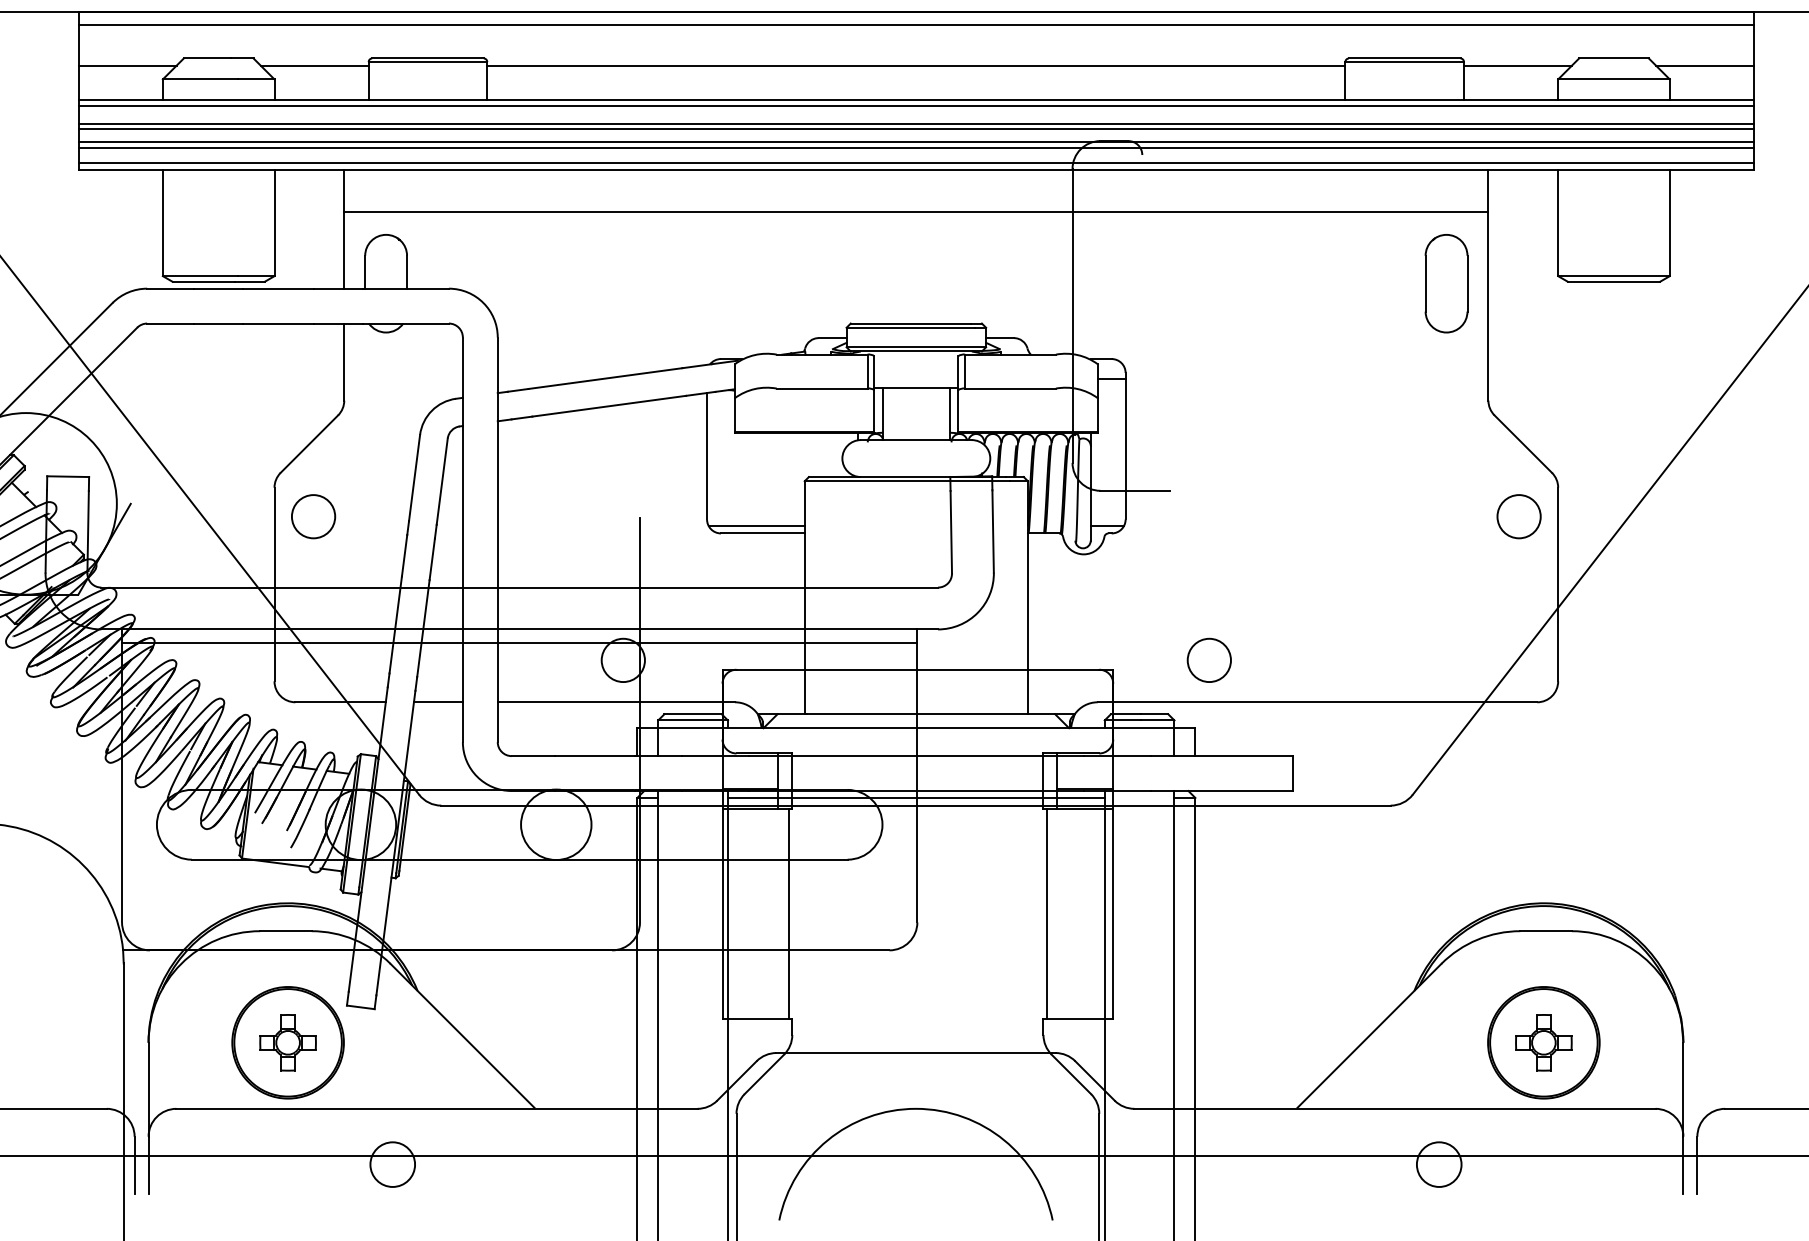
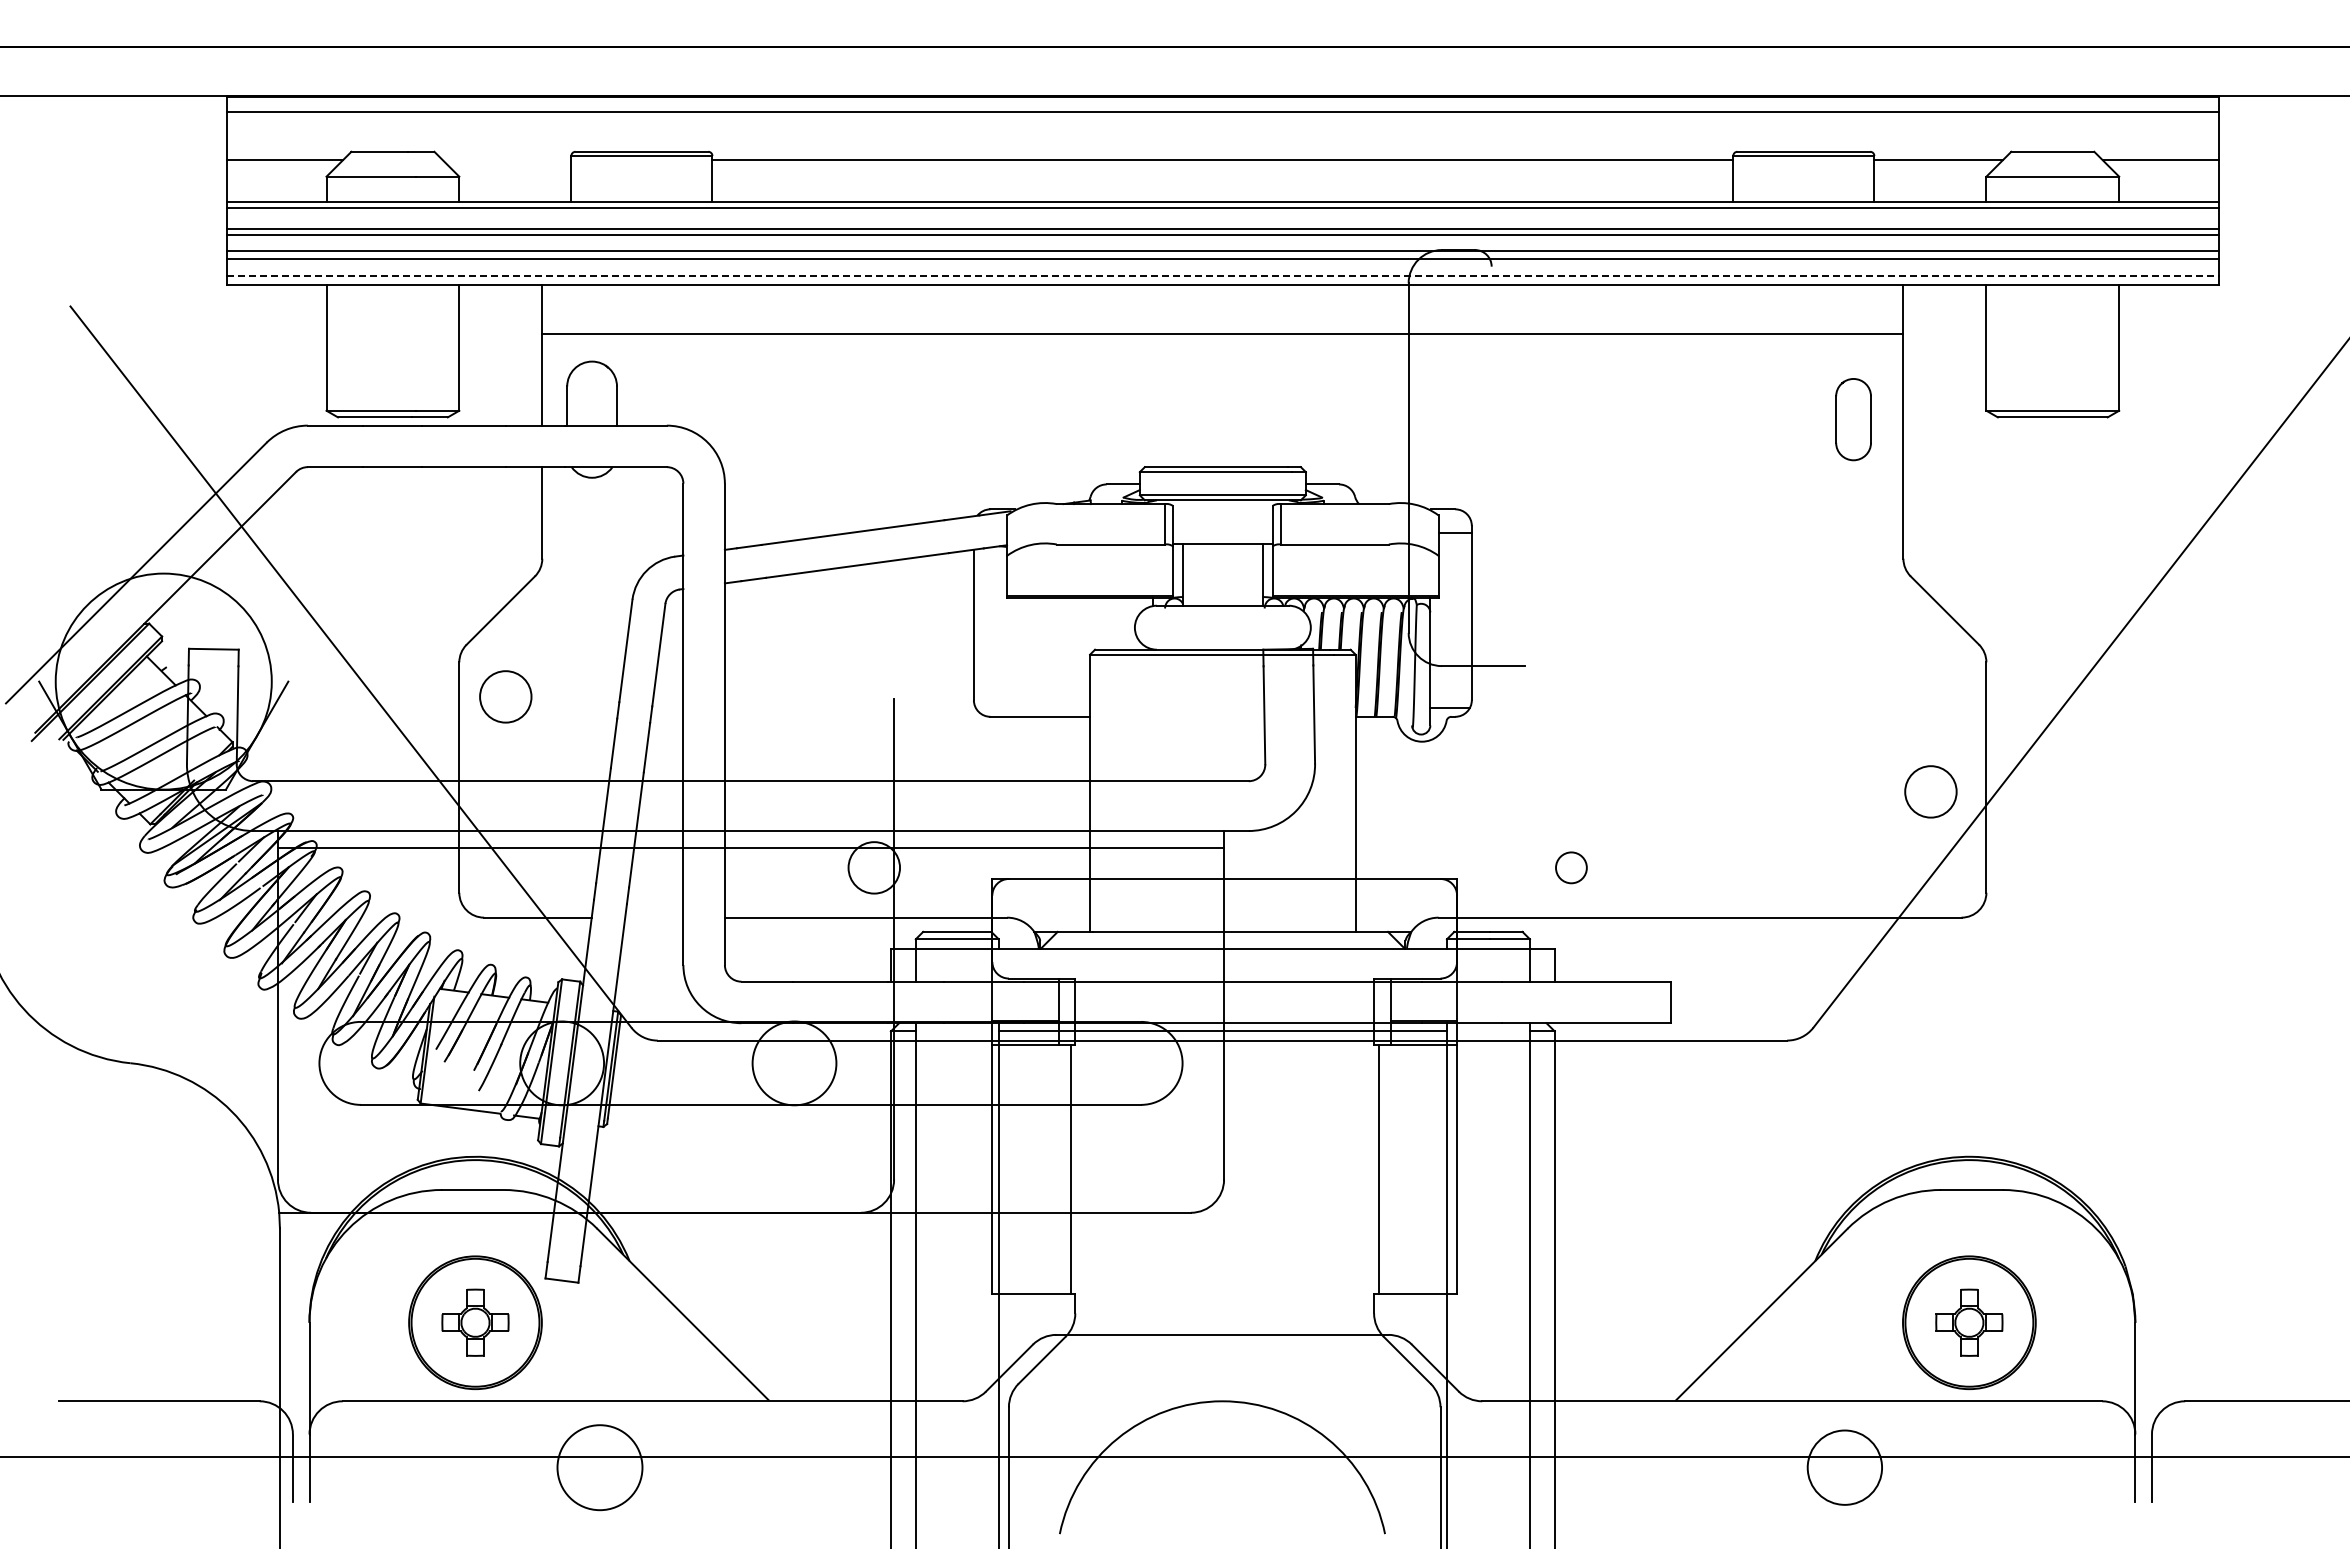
line: (315, 65) -> (507, 160), removed
line: (916, 163) -> (1222, 276), solid -> dashed
part: (1446, 283) -> (1853, 419), size x0.7
circle: (1518, 516) -> (1930, 791), moved
line: (756, 525) -> (1032, 707), removed
circle: (1209, 660) -> (1571, 867), size x0.6
line: (438, 702) -> (654, 917), removed
circle: (392, 1164) -> (599, 1467), size x1.6
circle: (1438, 1164) -> (1844, 1467), size x1.4

